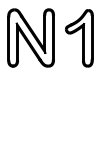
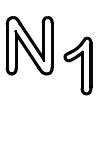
part: (79, 38) -> (78, 66), moved

